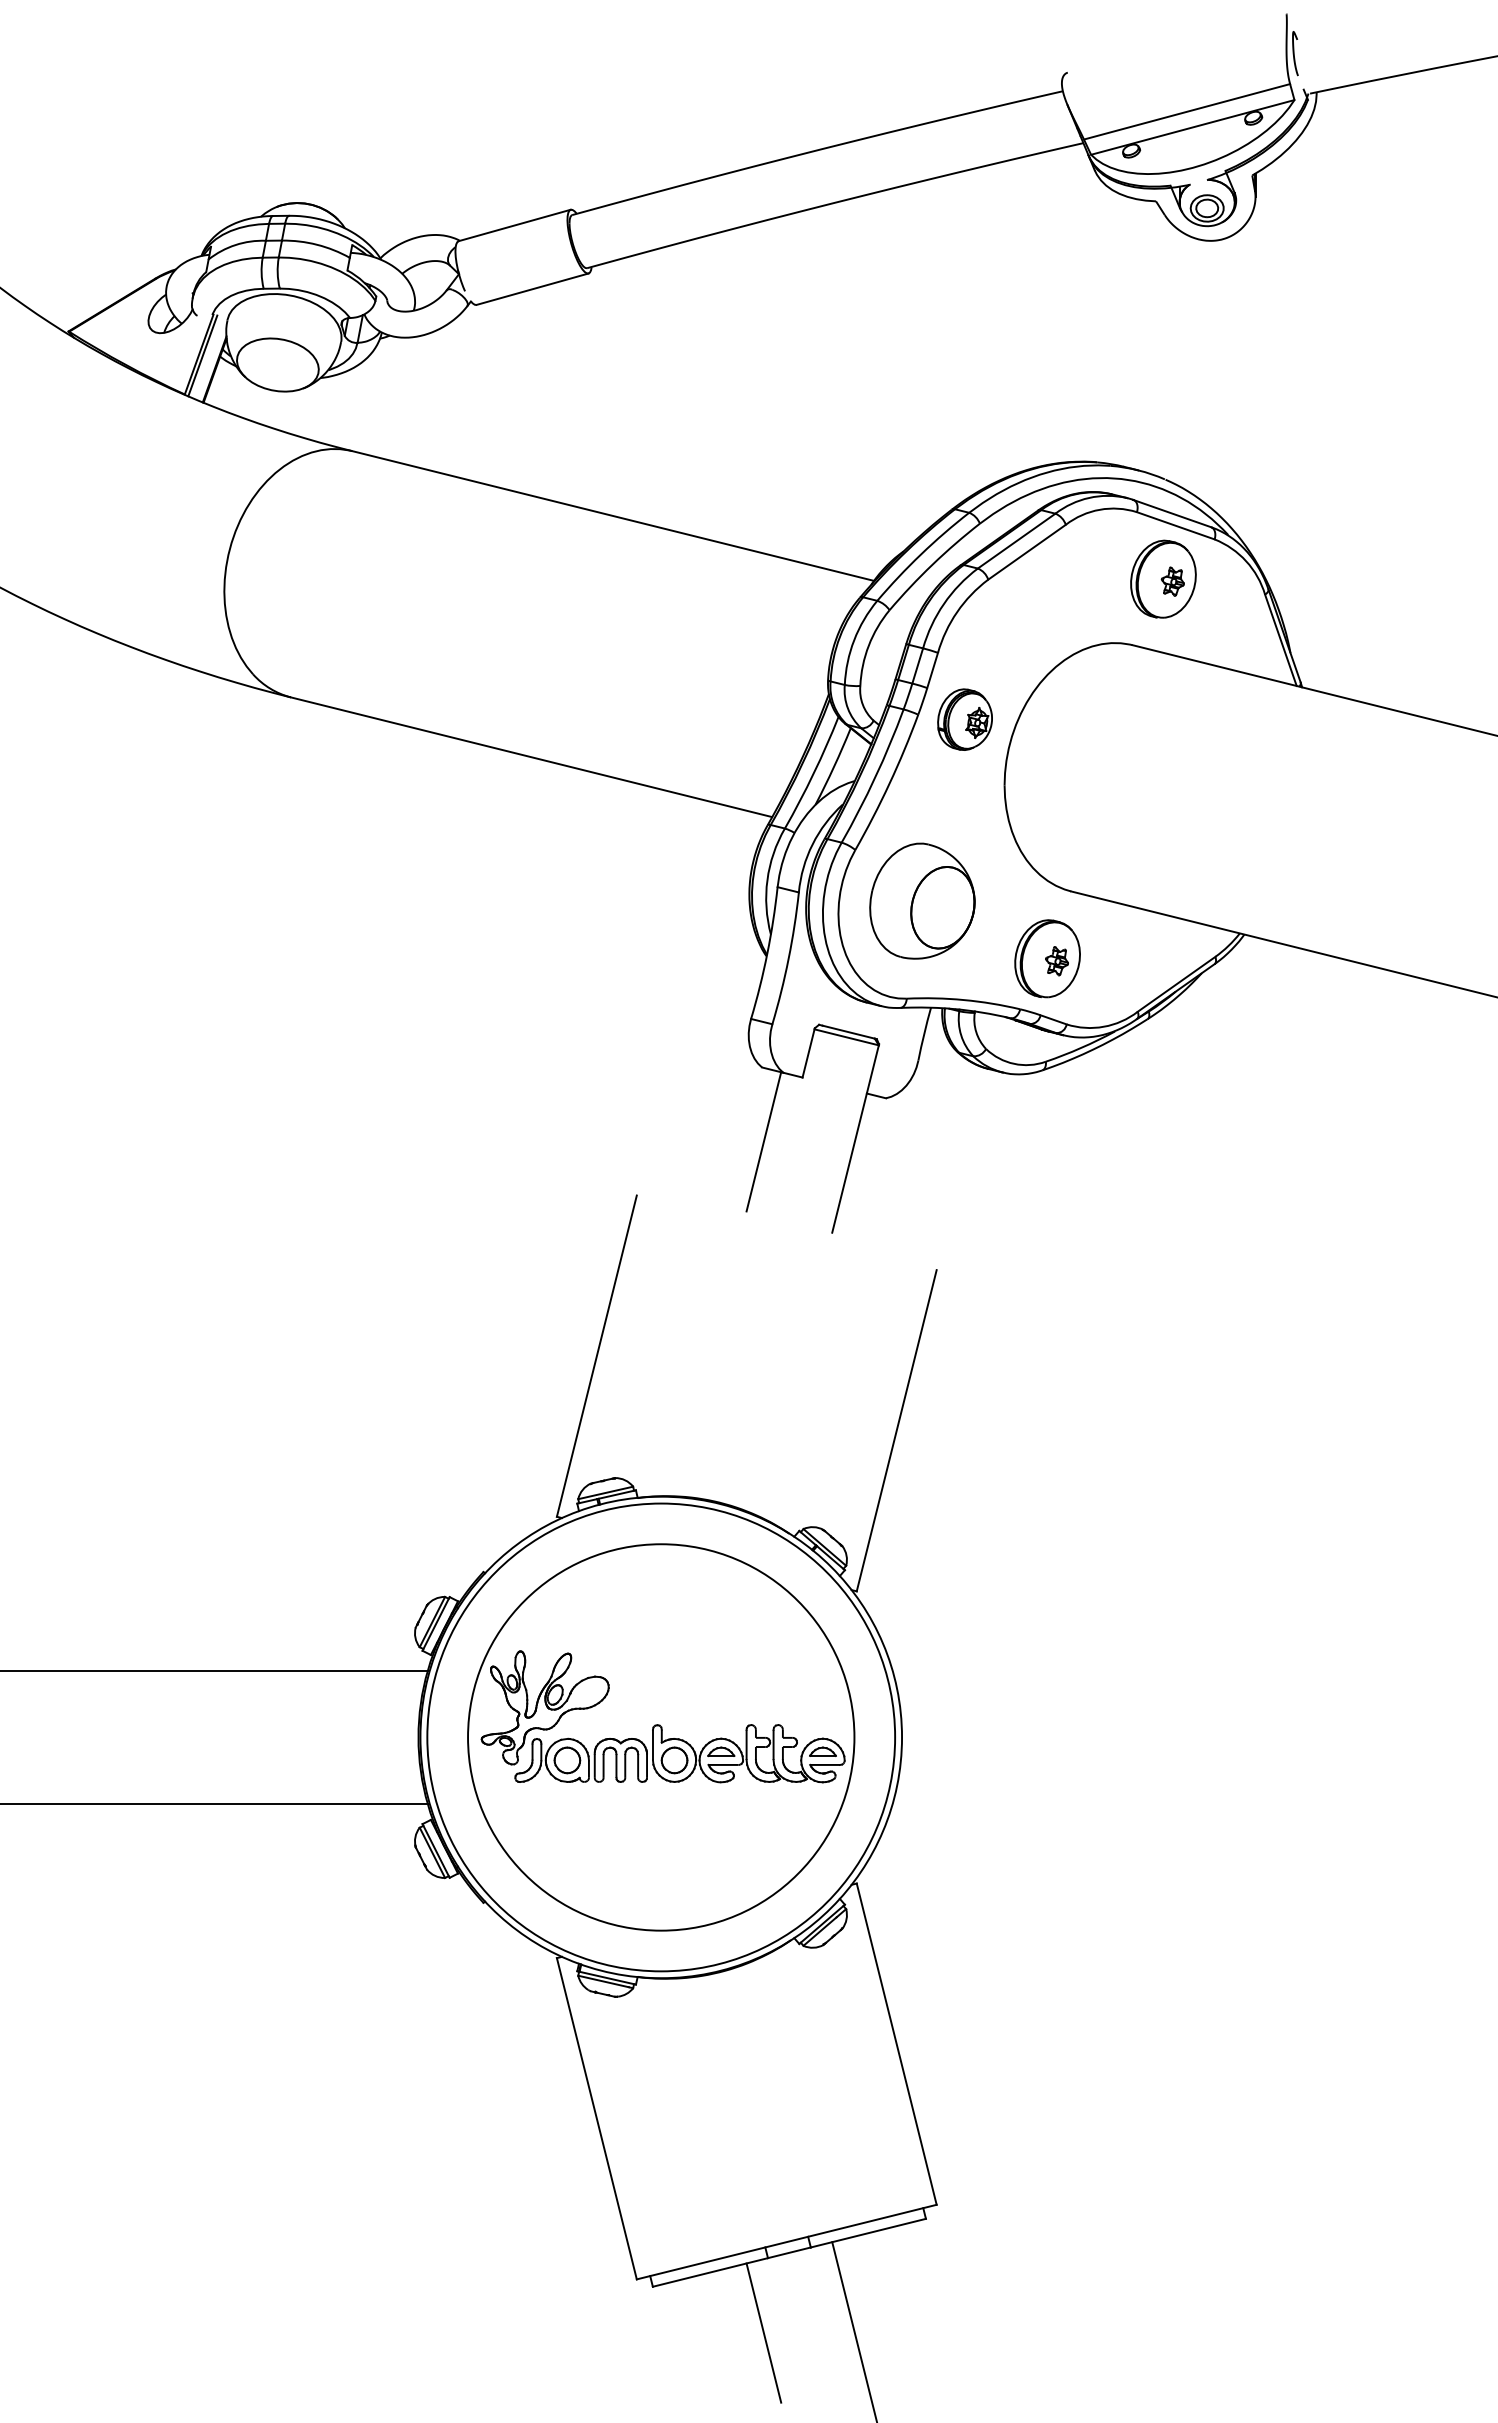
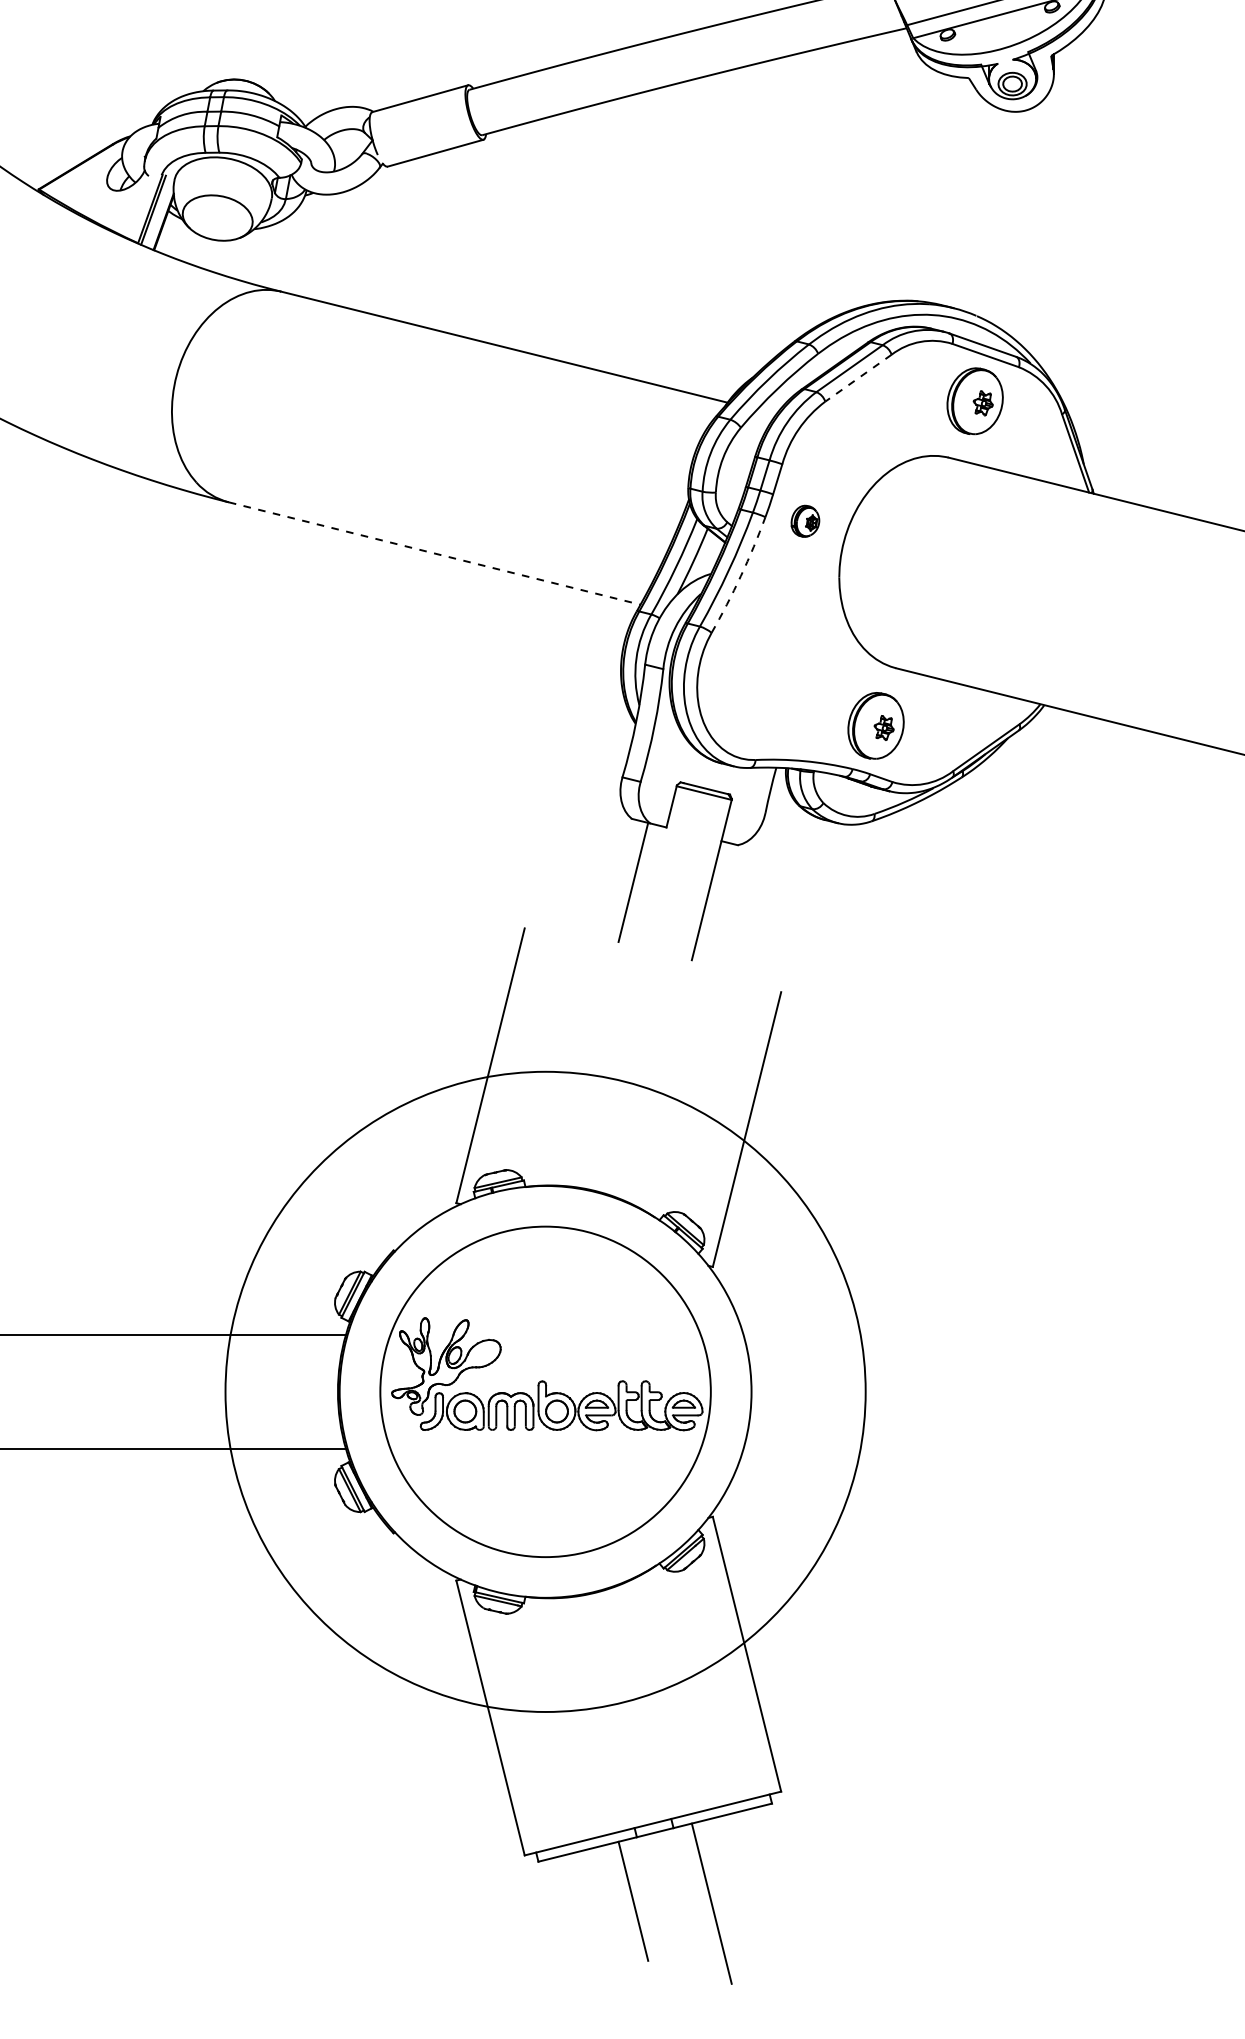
line: (1027, 552) -> (858, 378), solid -> dashed
part: (964, 719) -> (804, 521), size x0.6
line: (531, 757) -> (434, 553), solid -> dashed
arc: (889, 783) -> (740, 575), solid -> dashed
part: (922, 900) -> (769, 676), removed
circle: (661, 1737) -> (545, 1391), size x1.6

